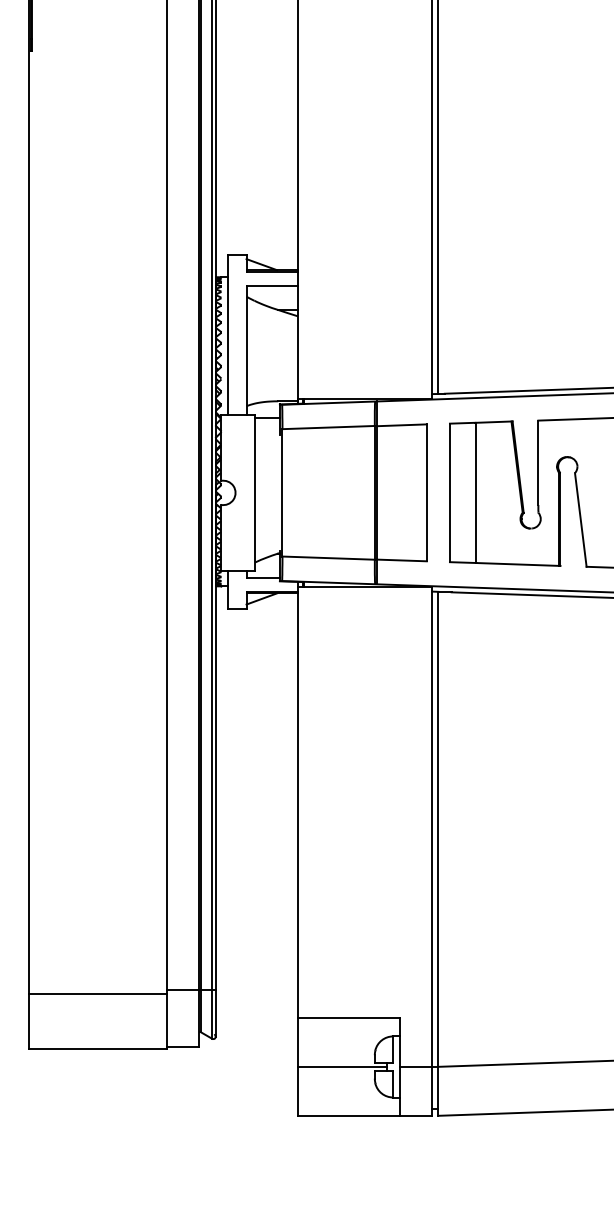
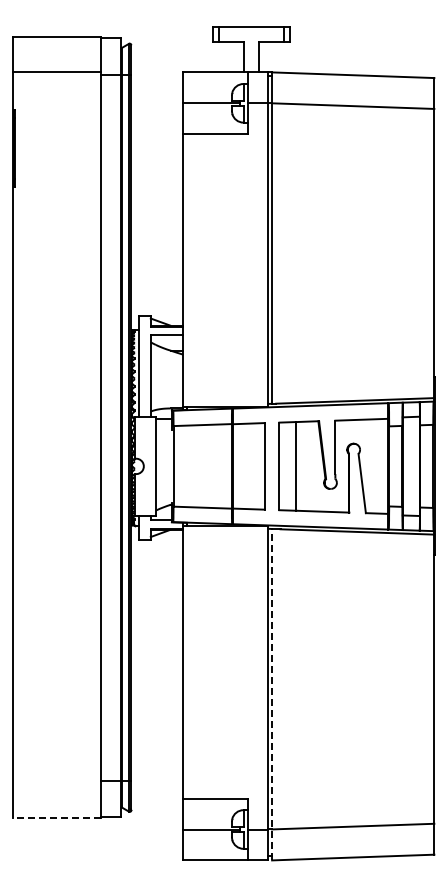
line: (438, 853) -> (272, 694), solid -> dashed
line: (97, 994) -> (56, 783), removed
line: (97, 1049) -> (56, 818), solid -> dashed

